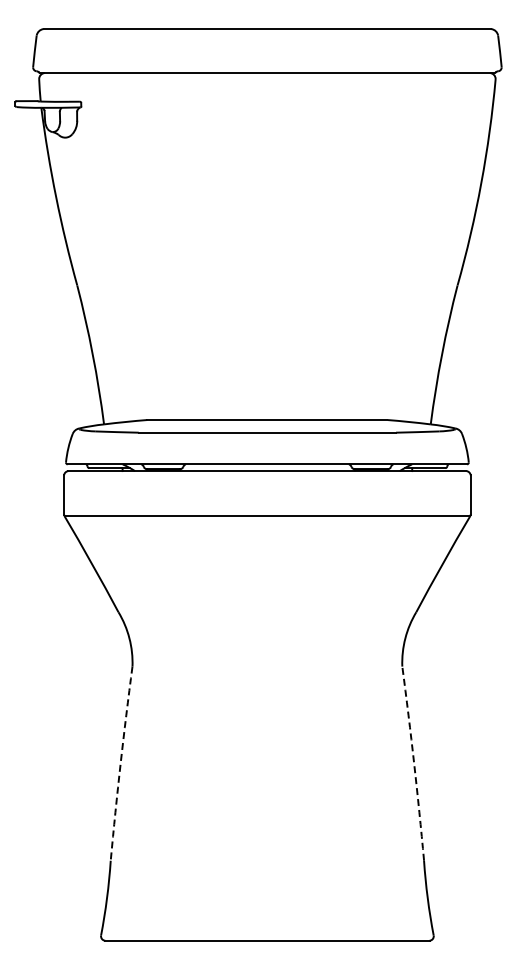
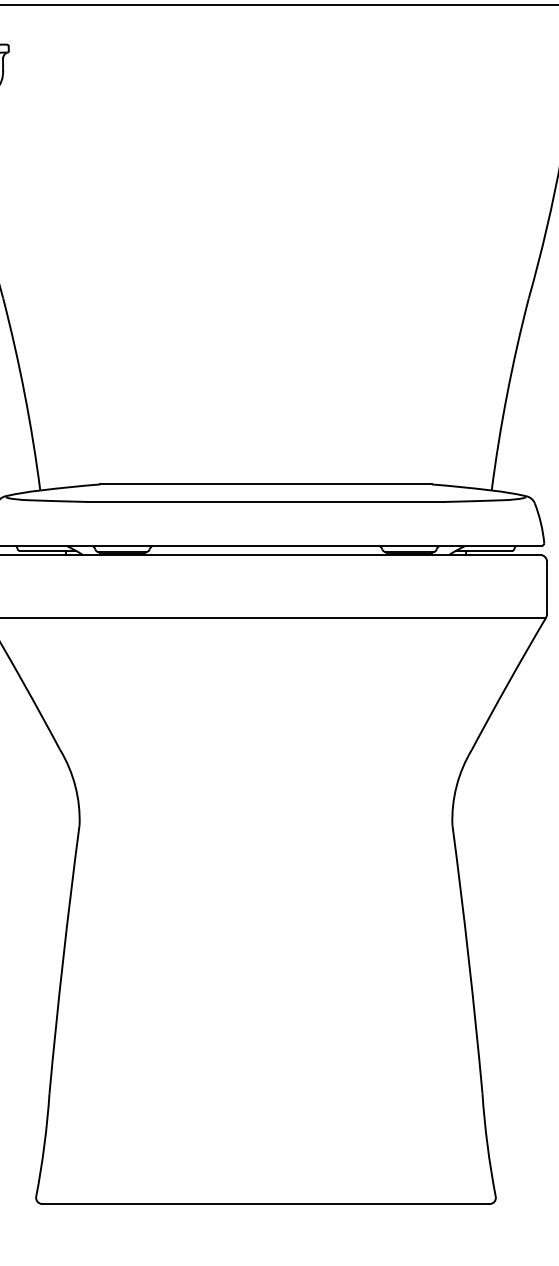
arc: (120, 763) -> (62, 959), dashed -> solid
arc: (414, 763) -> (469, 959), dashed -> solid

